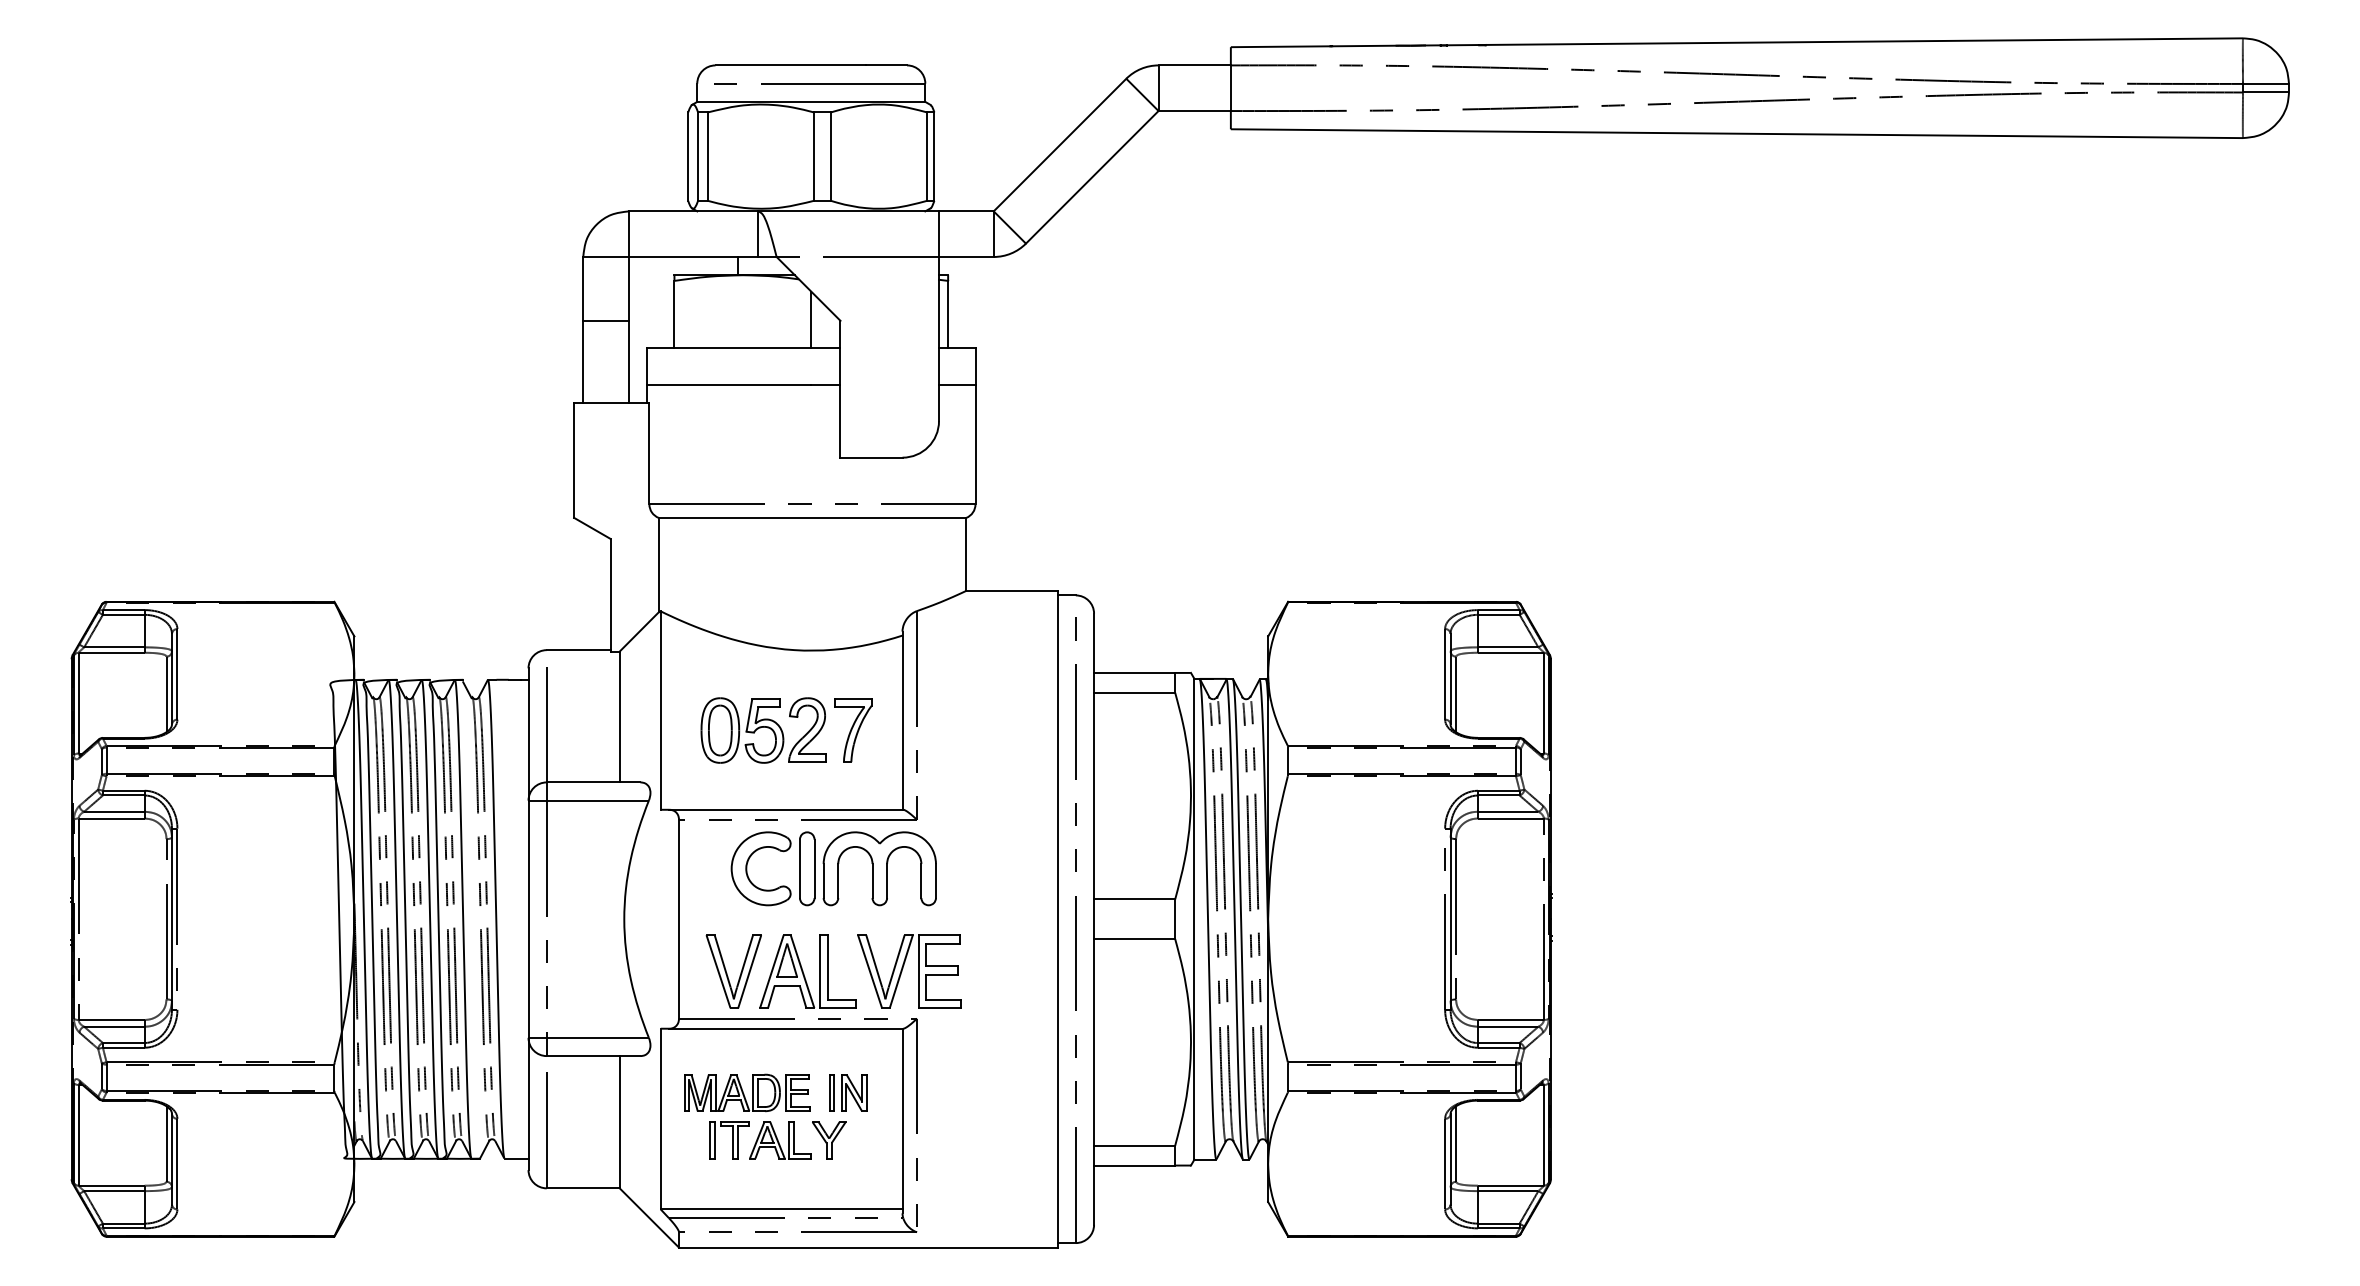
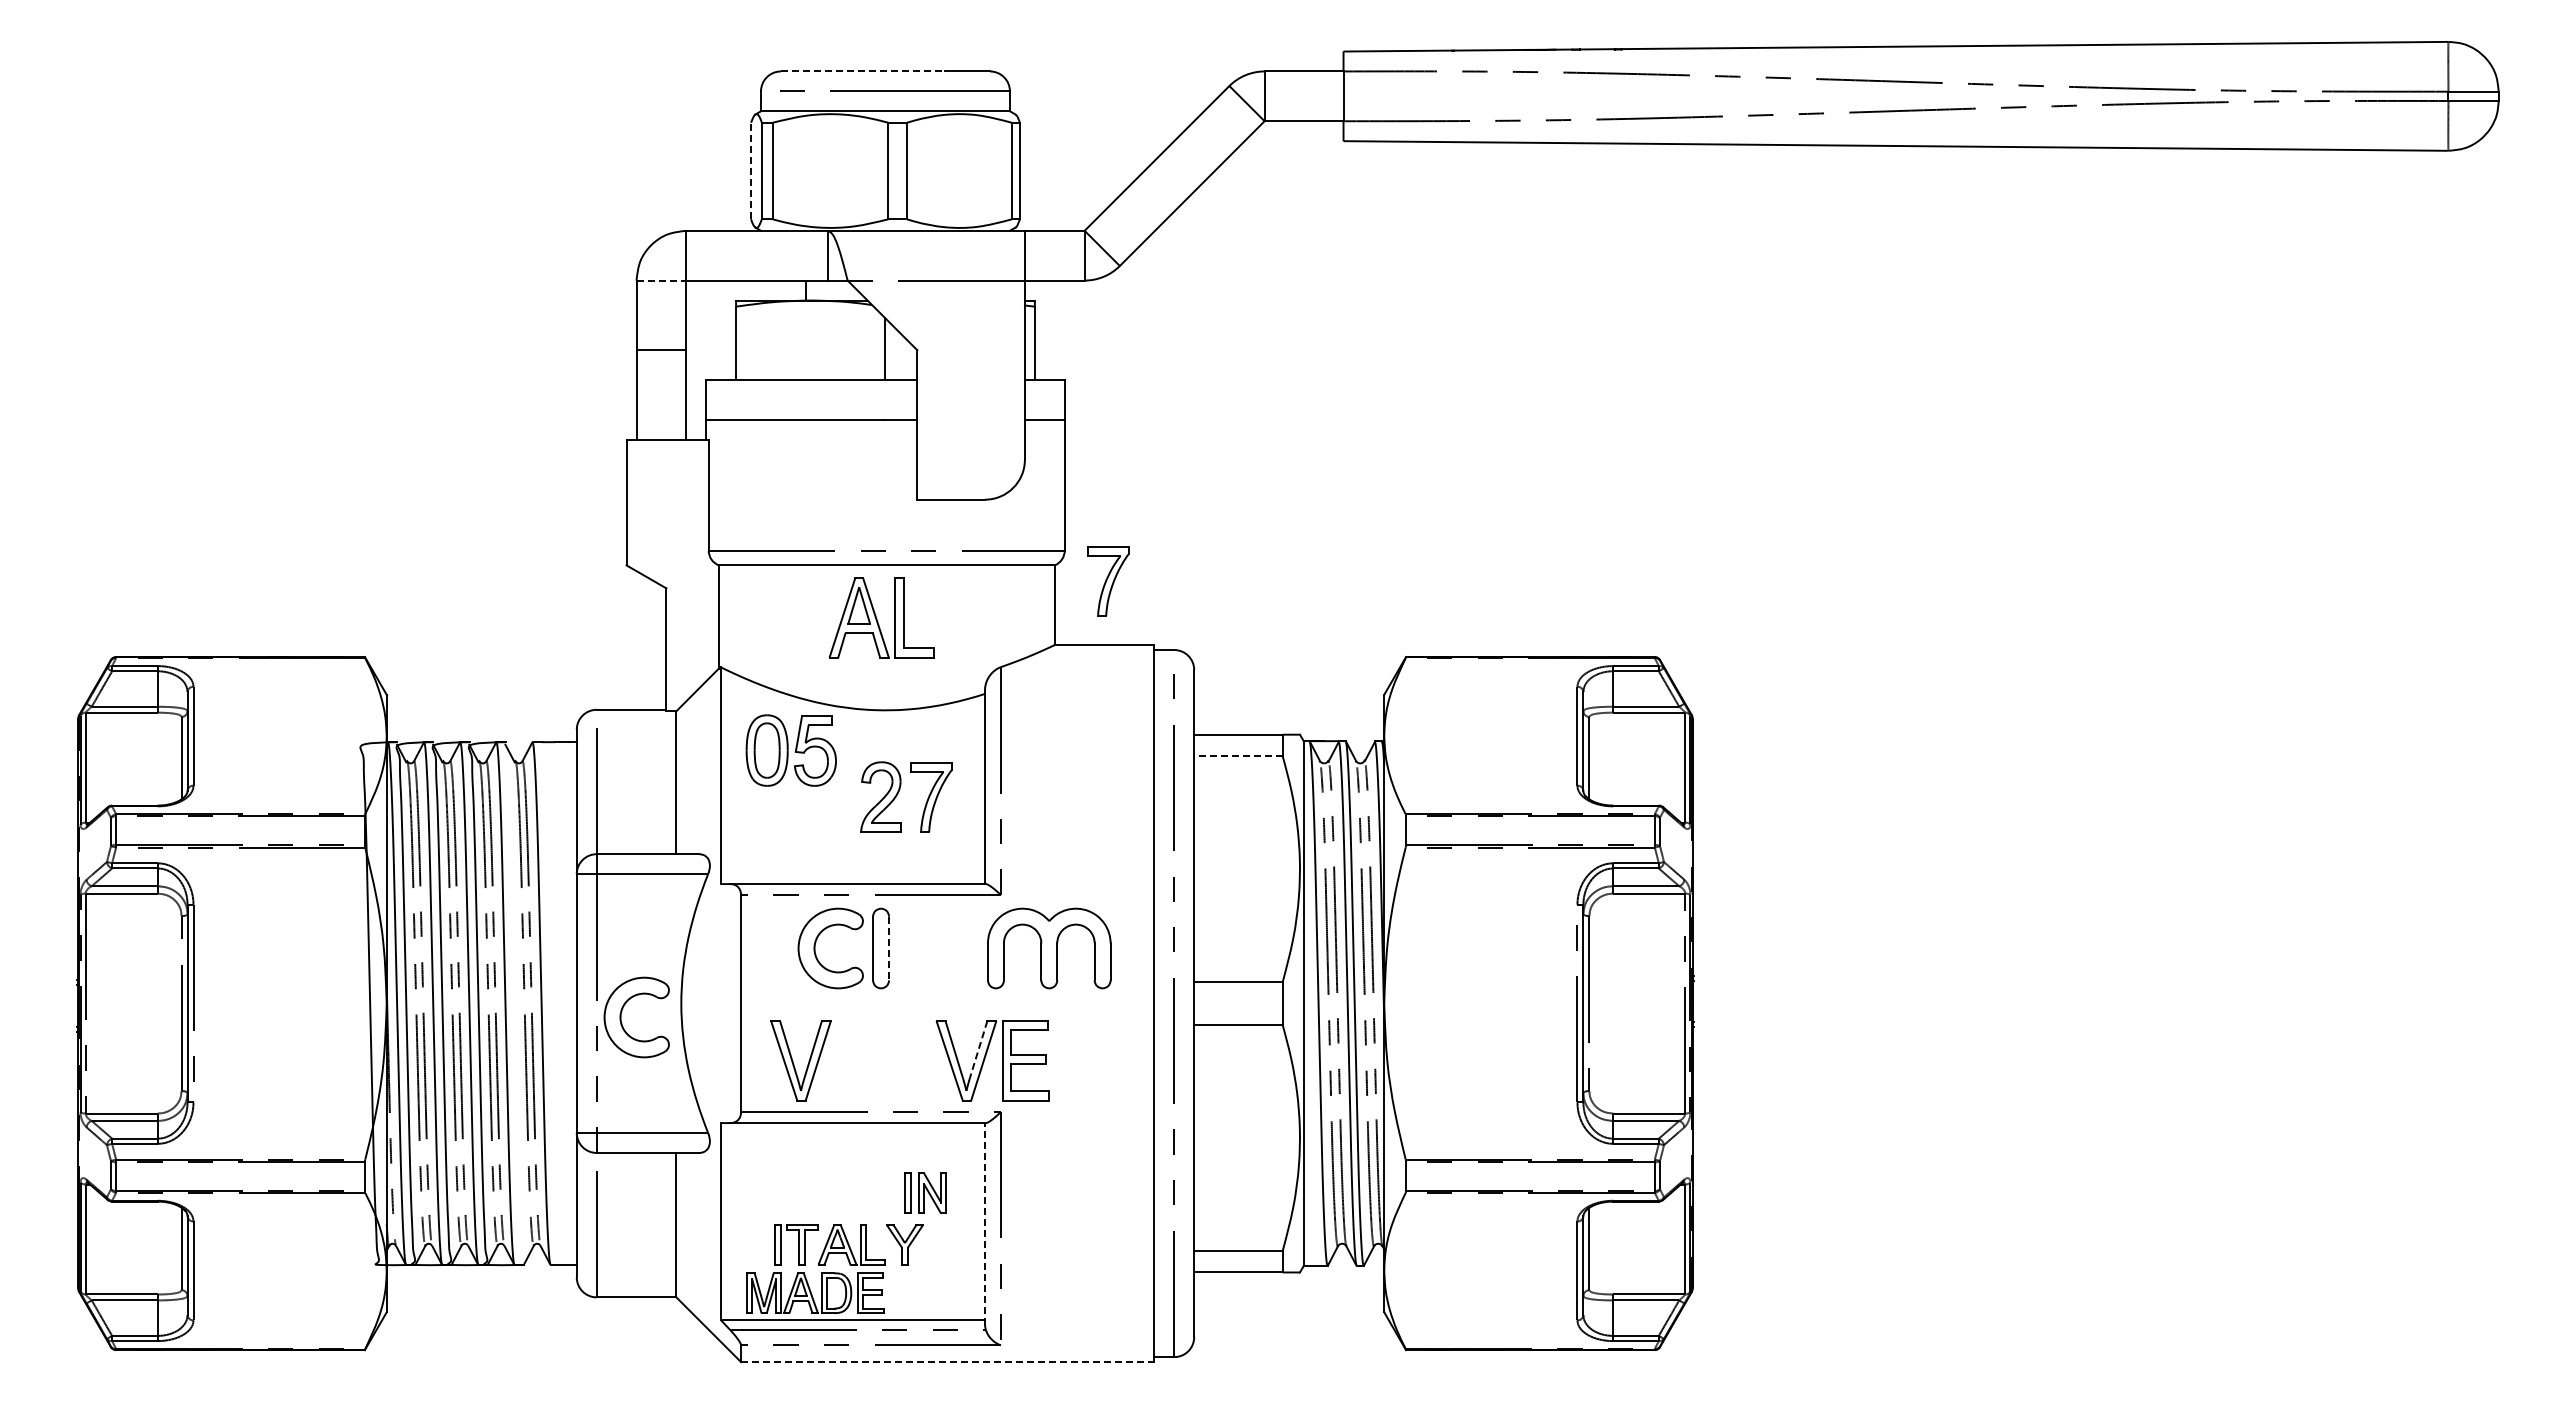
line: (791, 65) -> (863, 71), solid -> dashed
line: (688, 156) -> (751, 170), solid -> dashed
line: (606, 256) -> (661, 280), solid -> dashed
part: (1015, 532) -> (1108, 581), added
line: (1133, 692) -> (1237, 756), solid -> dashed
part: (741, 730) -> (790, 750), moved
line: (814, 868) -> (889, 948), solid -> dashed
part: (880, 868) -> (1049, 948), moved
part: (569, 931) -> (621, 1017), added
line: (896, 961) -> (978, 1049), solid -> dashed
part: (807, 971) -> (881, 617), moved
part: (747, 1092) -> (815, 1292), moved
line: (902, 1120) -> (985, 1223), solid -> dashed
line: (868, 1248) -> (947, 1362), solid -> dashed

